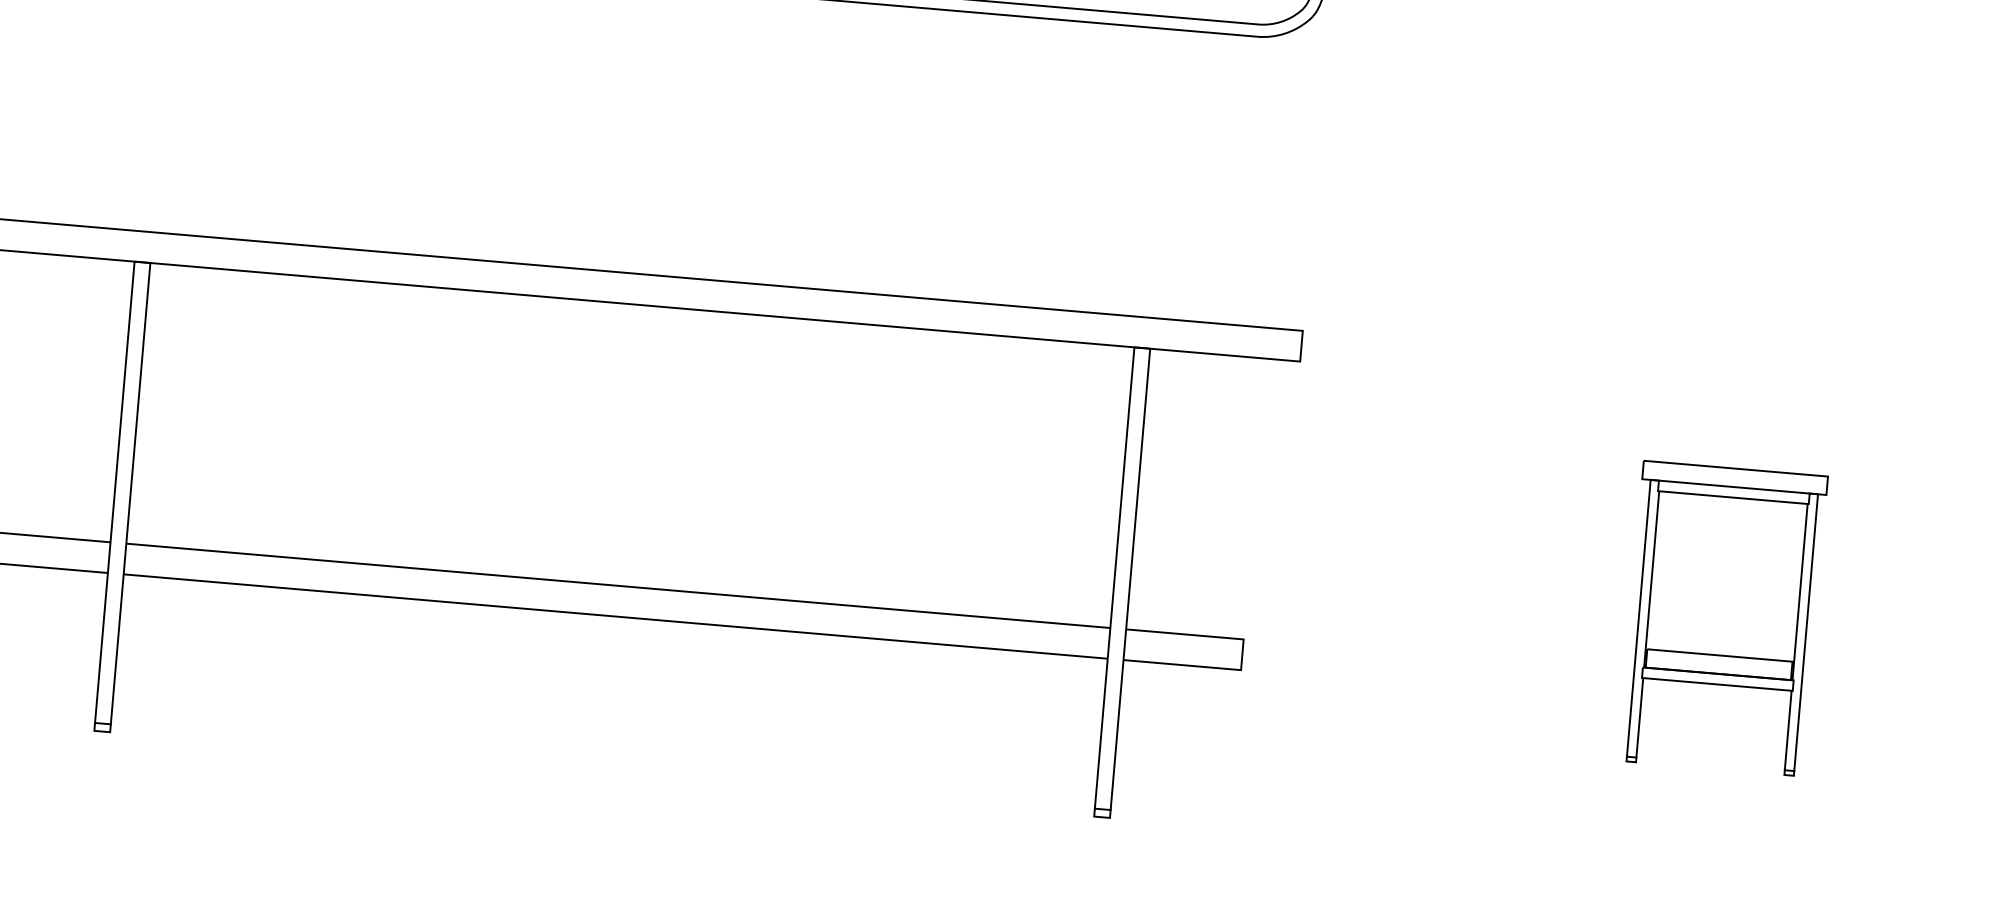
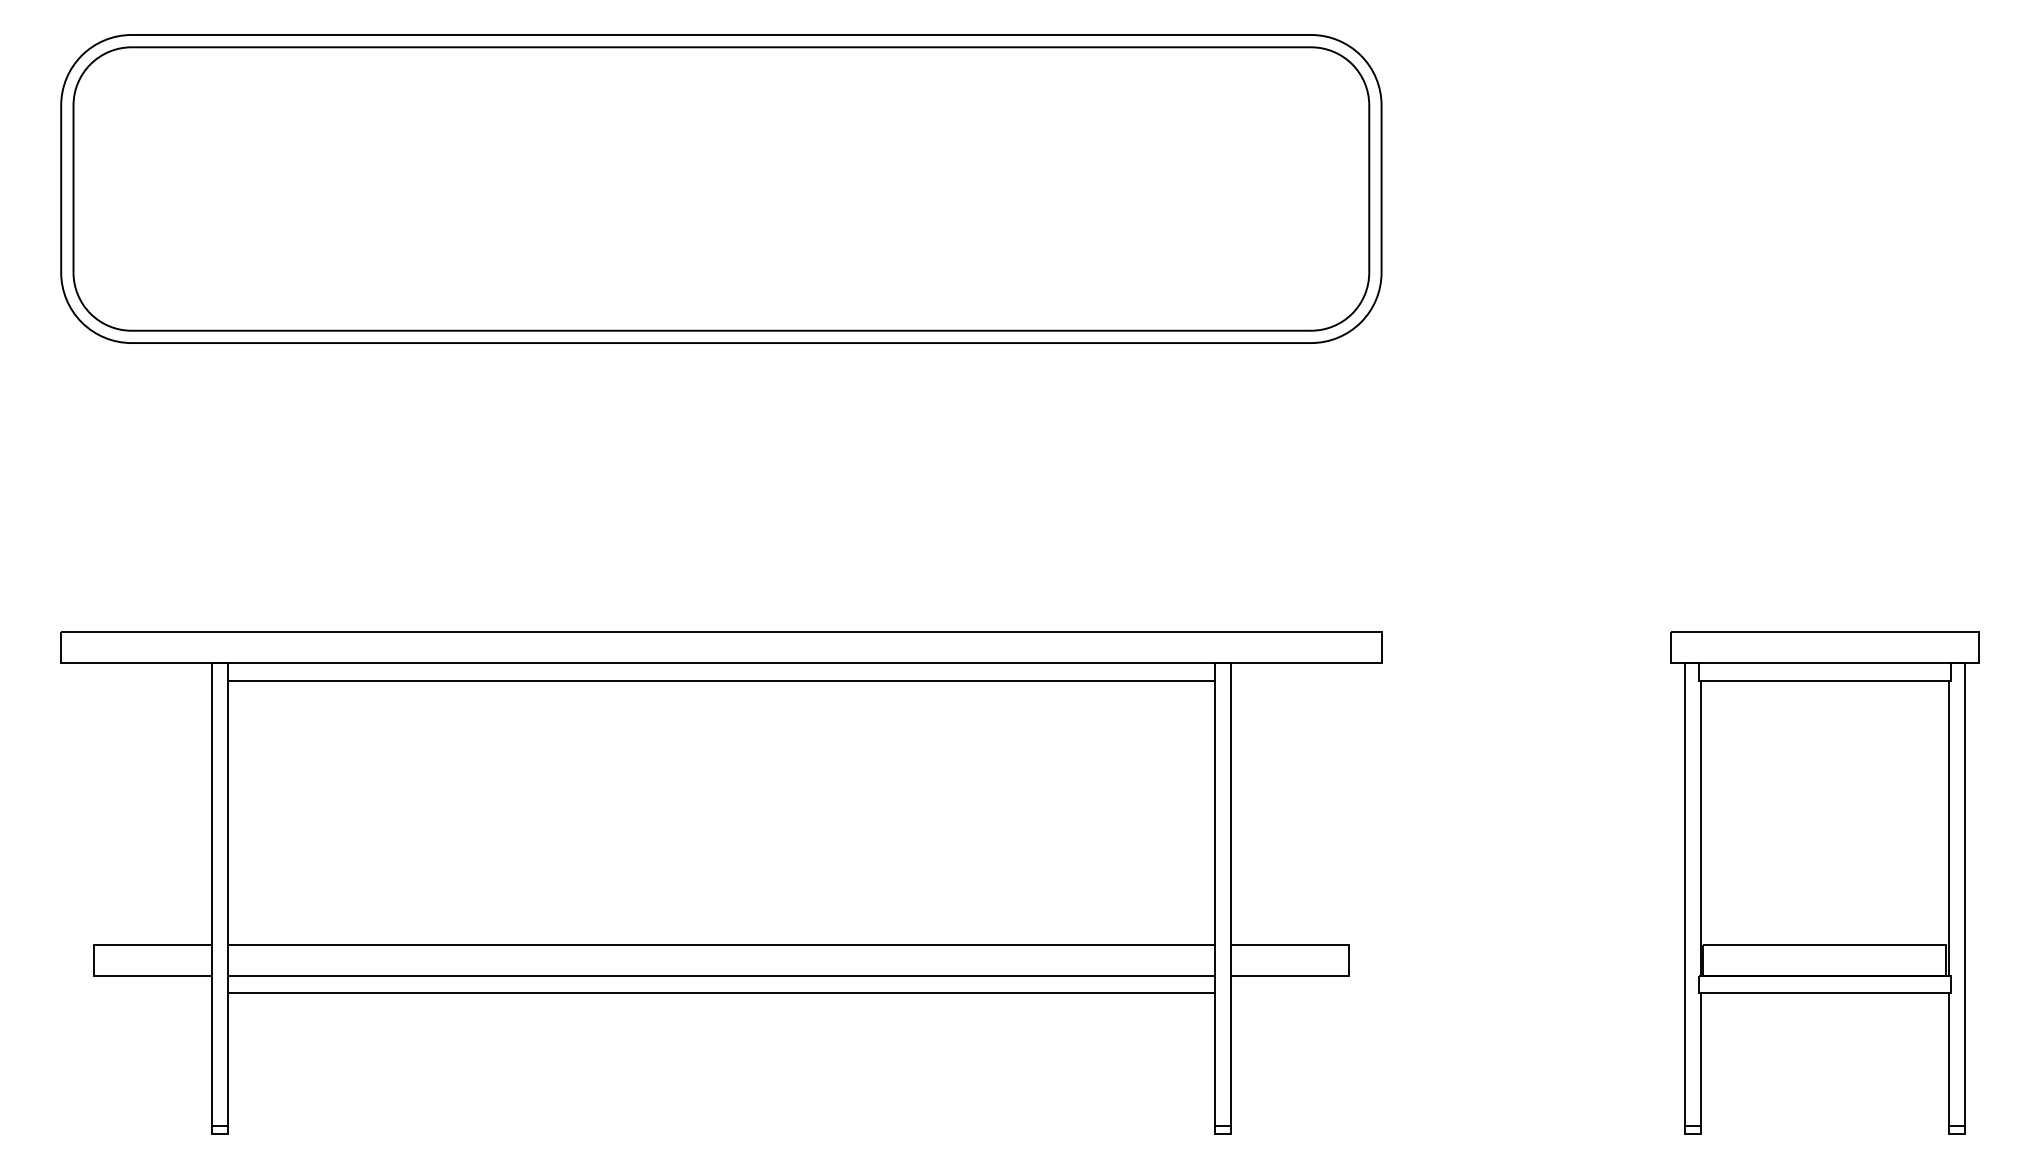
line: (641, 322) -> (721, 680), added
part: (1722, 618) -> (1824, 882), size x1.67
line: (614, 634) -> (721, 993), added

